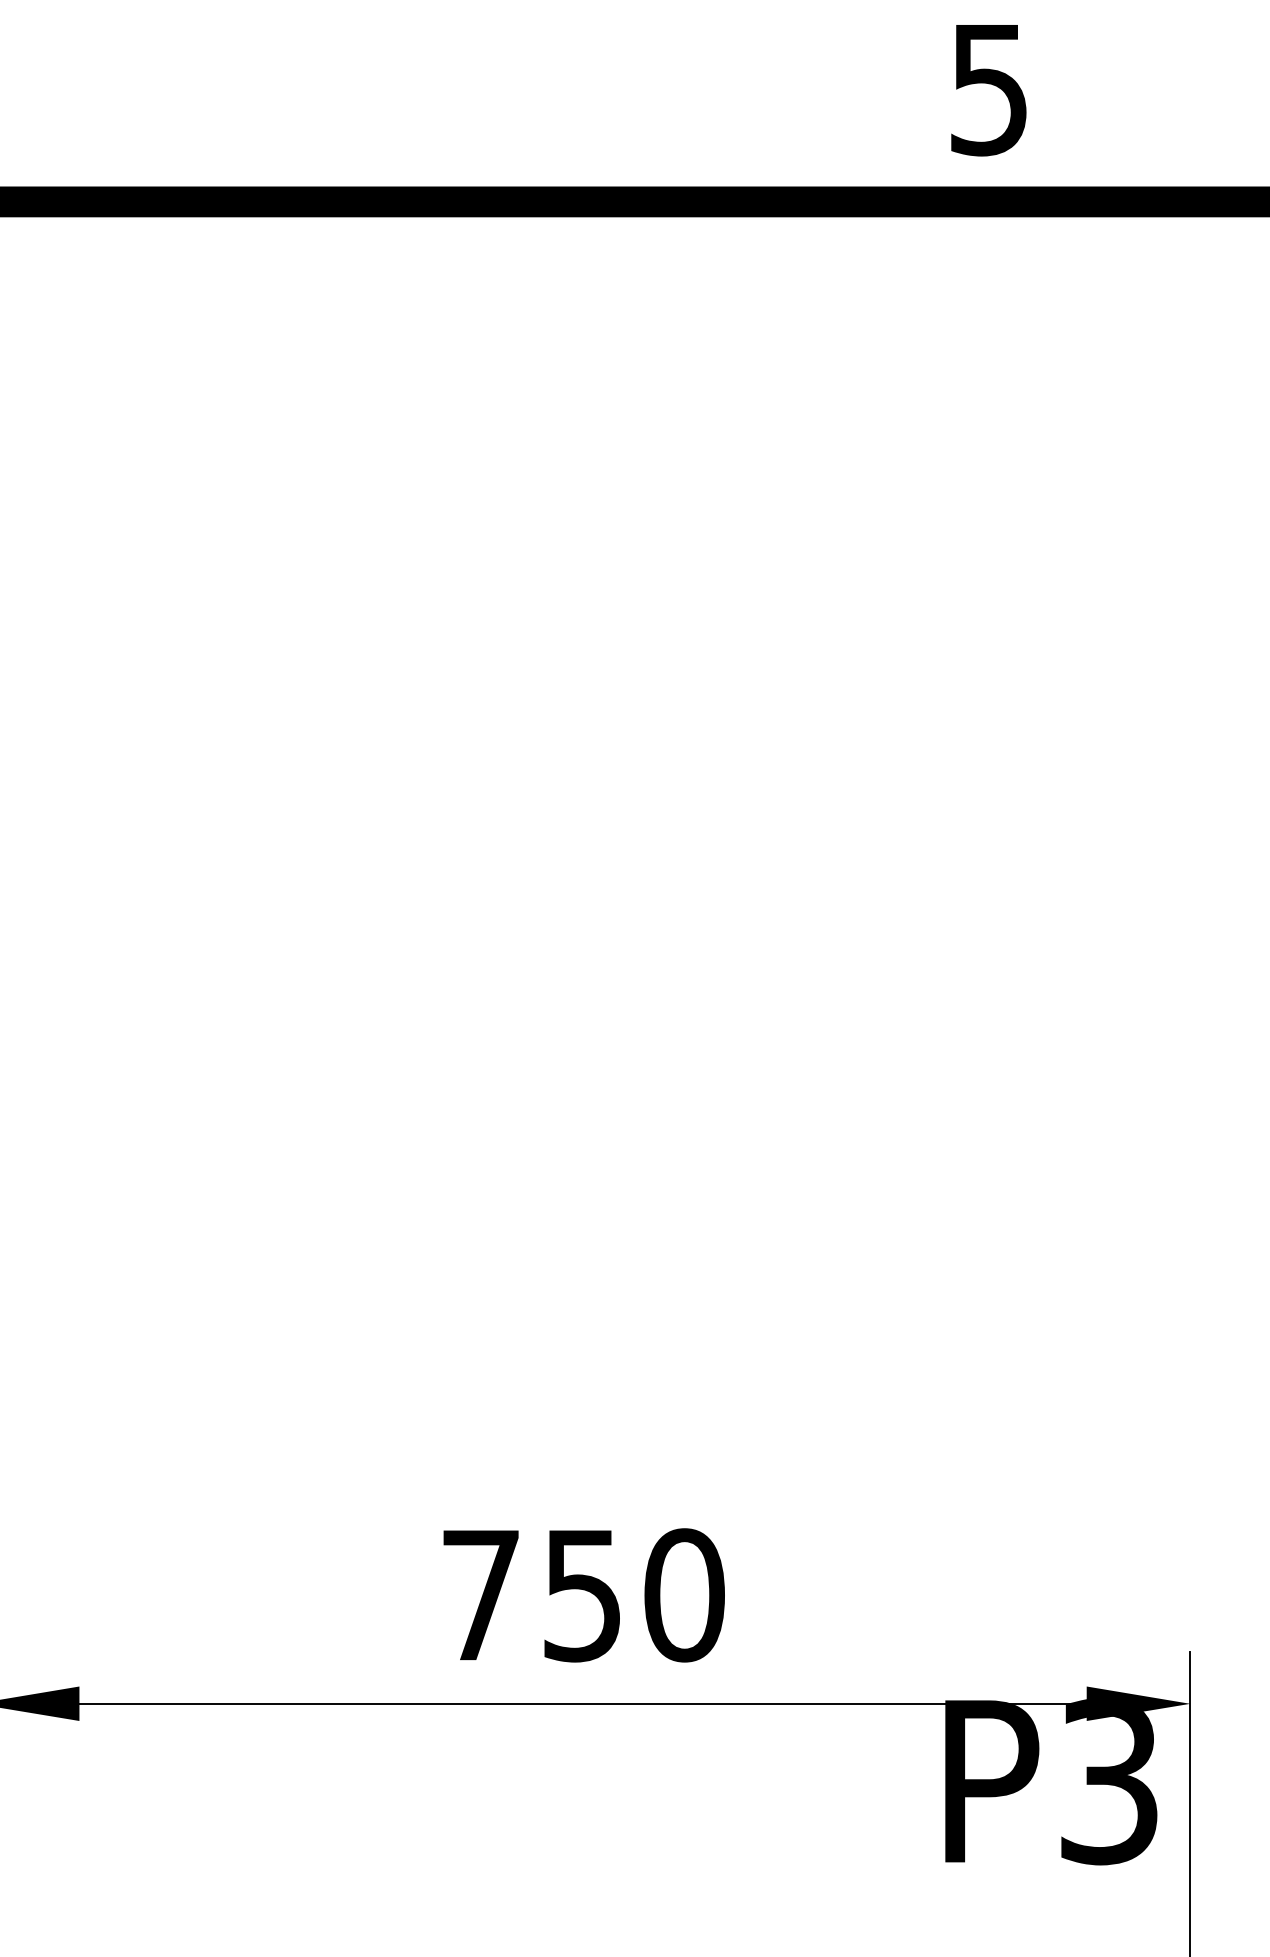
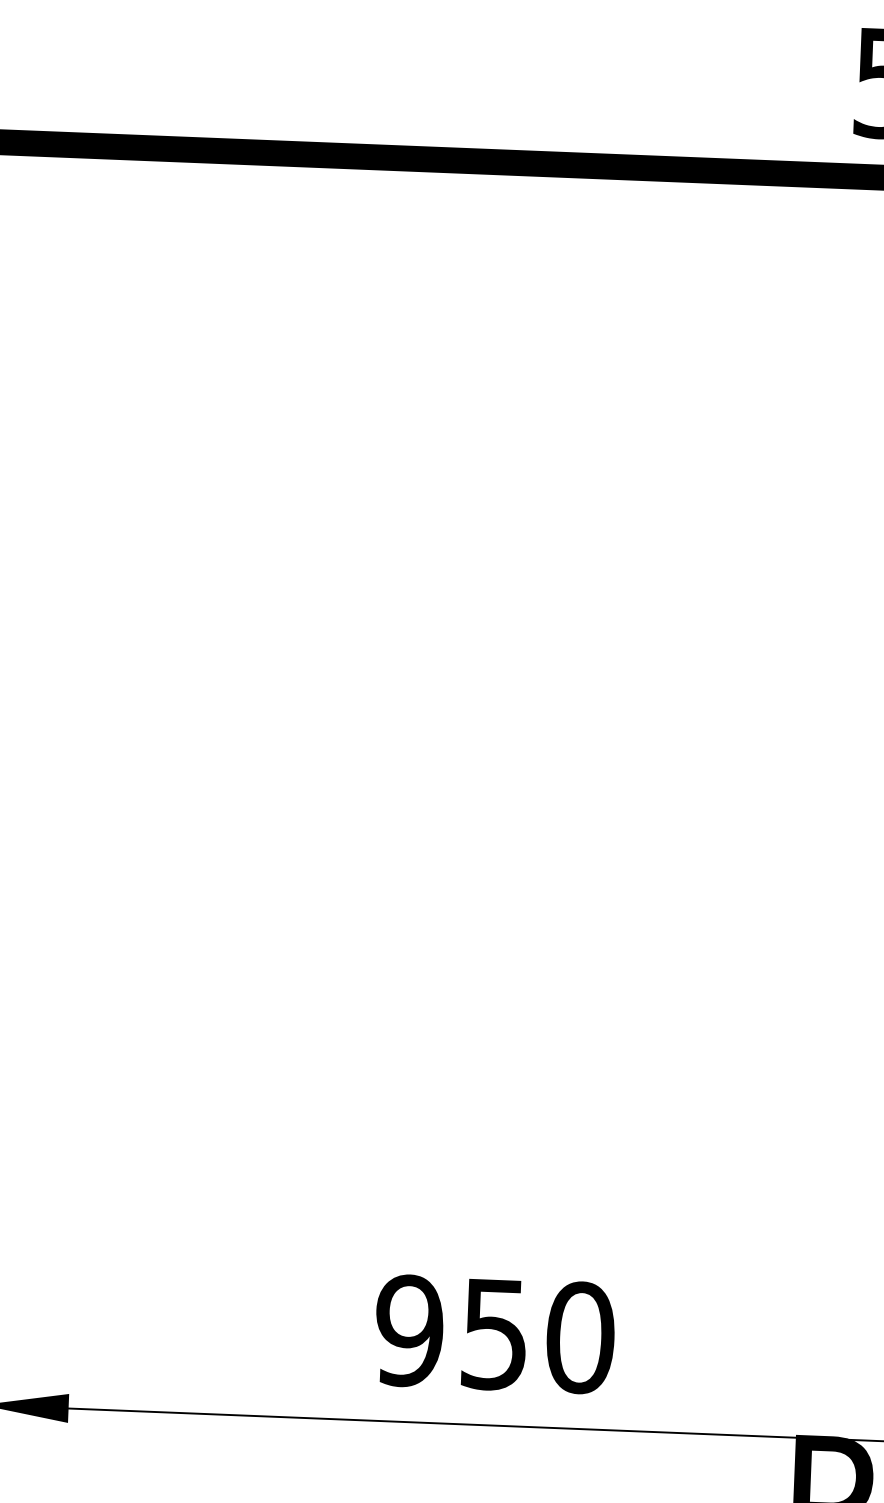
text: (480, 1595) -> (409, 1331), 750 -> 950

